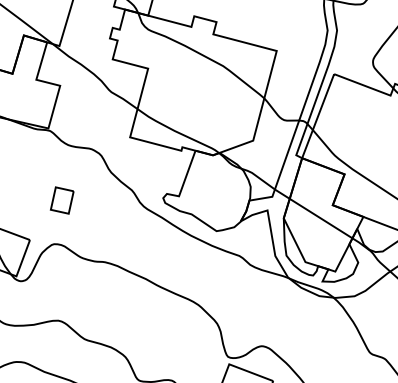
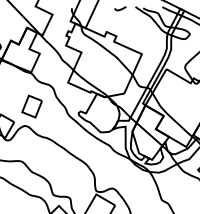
part: (60, 200) -> (31, 106), size x1.67

